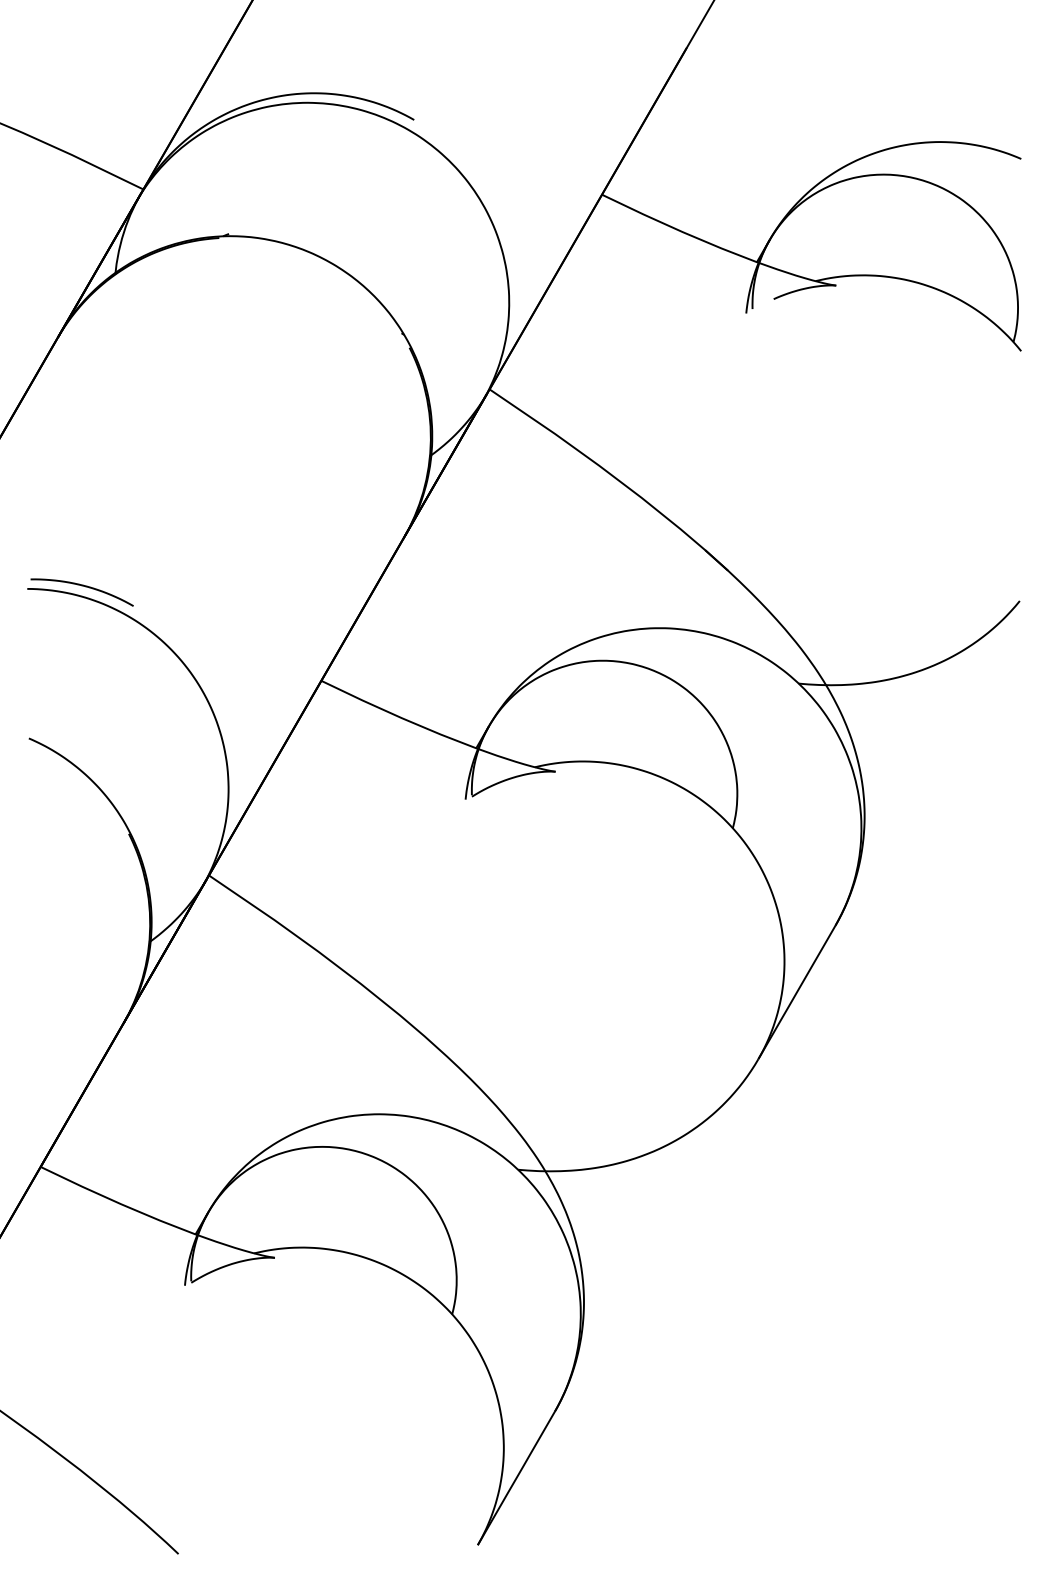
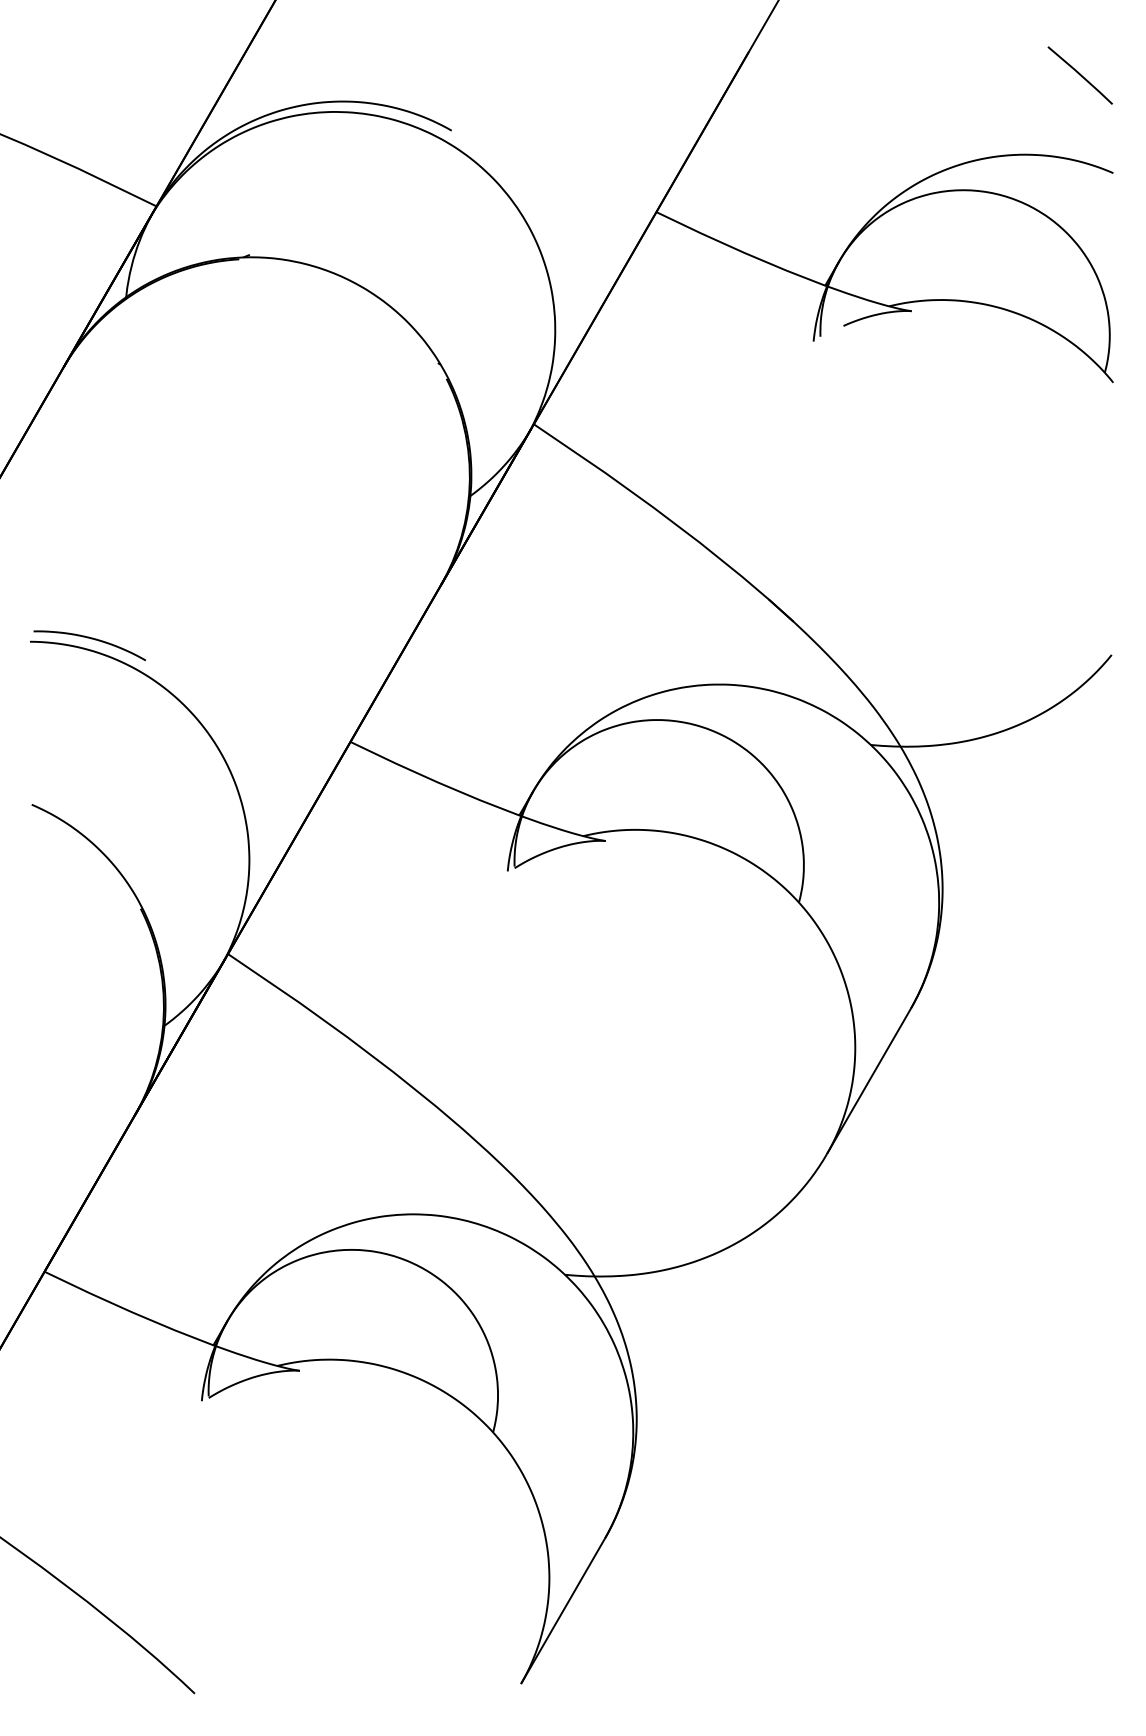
line: (990, 69) -> (1079, 75), added

